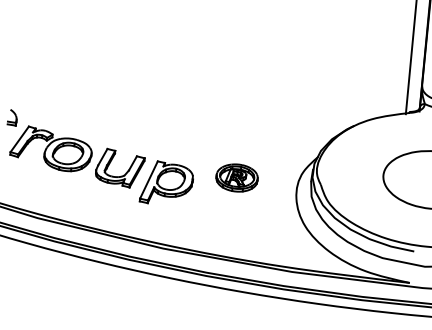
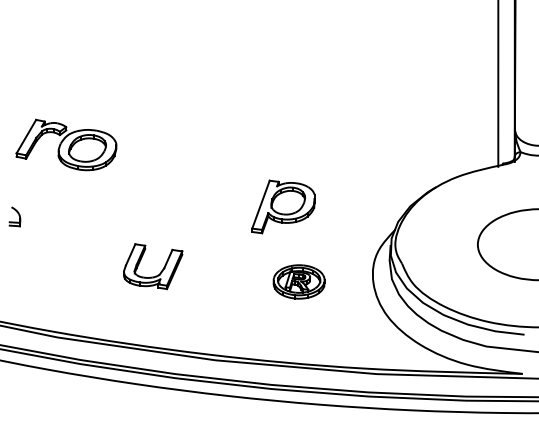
part: (51, 148) -> (66, 144), moved
part: (236, 177) -> (298, 281), moved
part: (166, 183) -> (283, 206), moved

